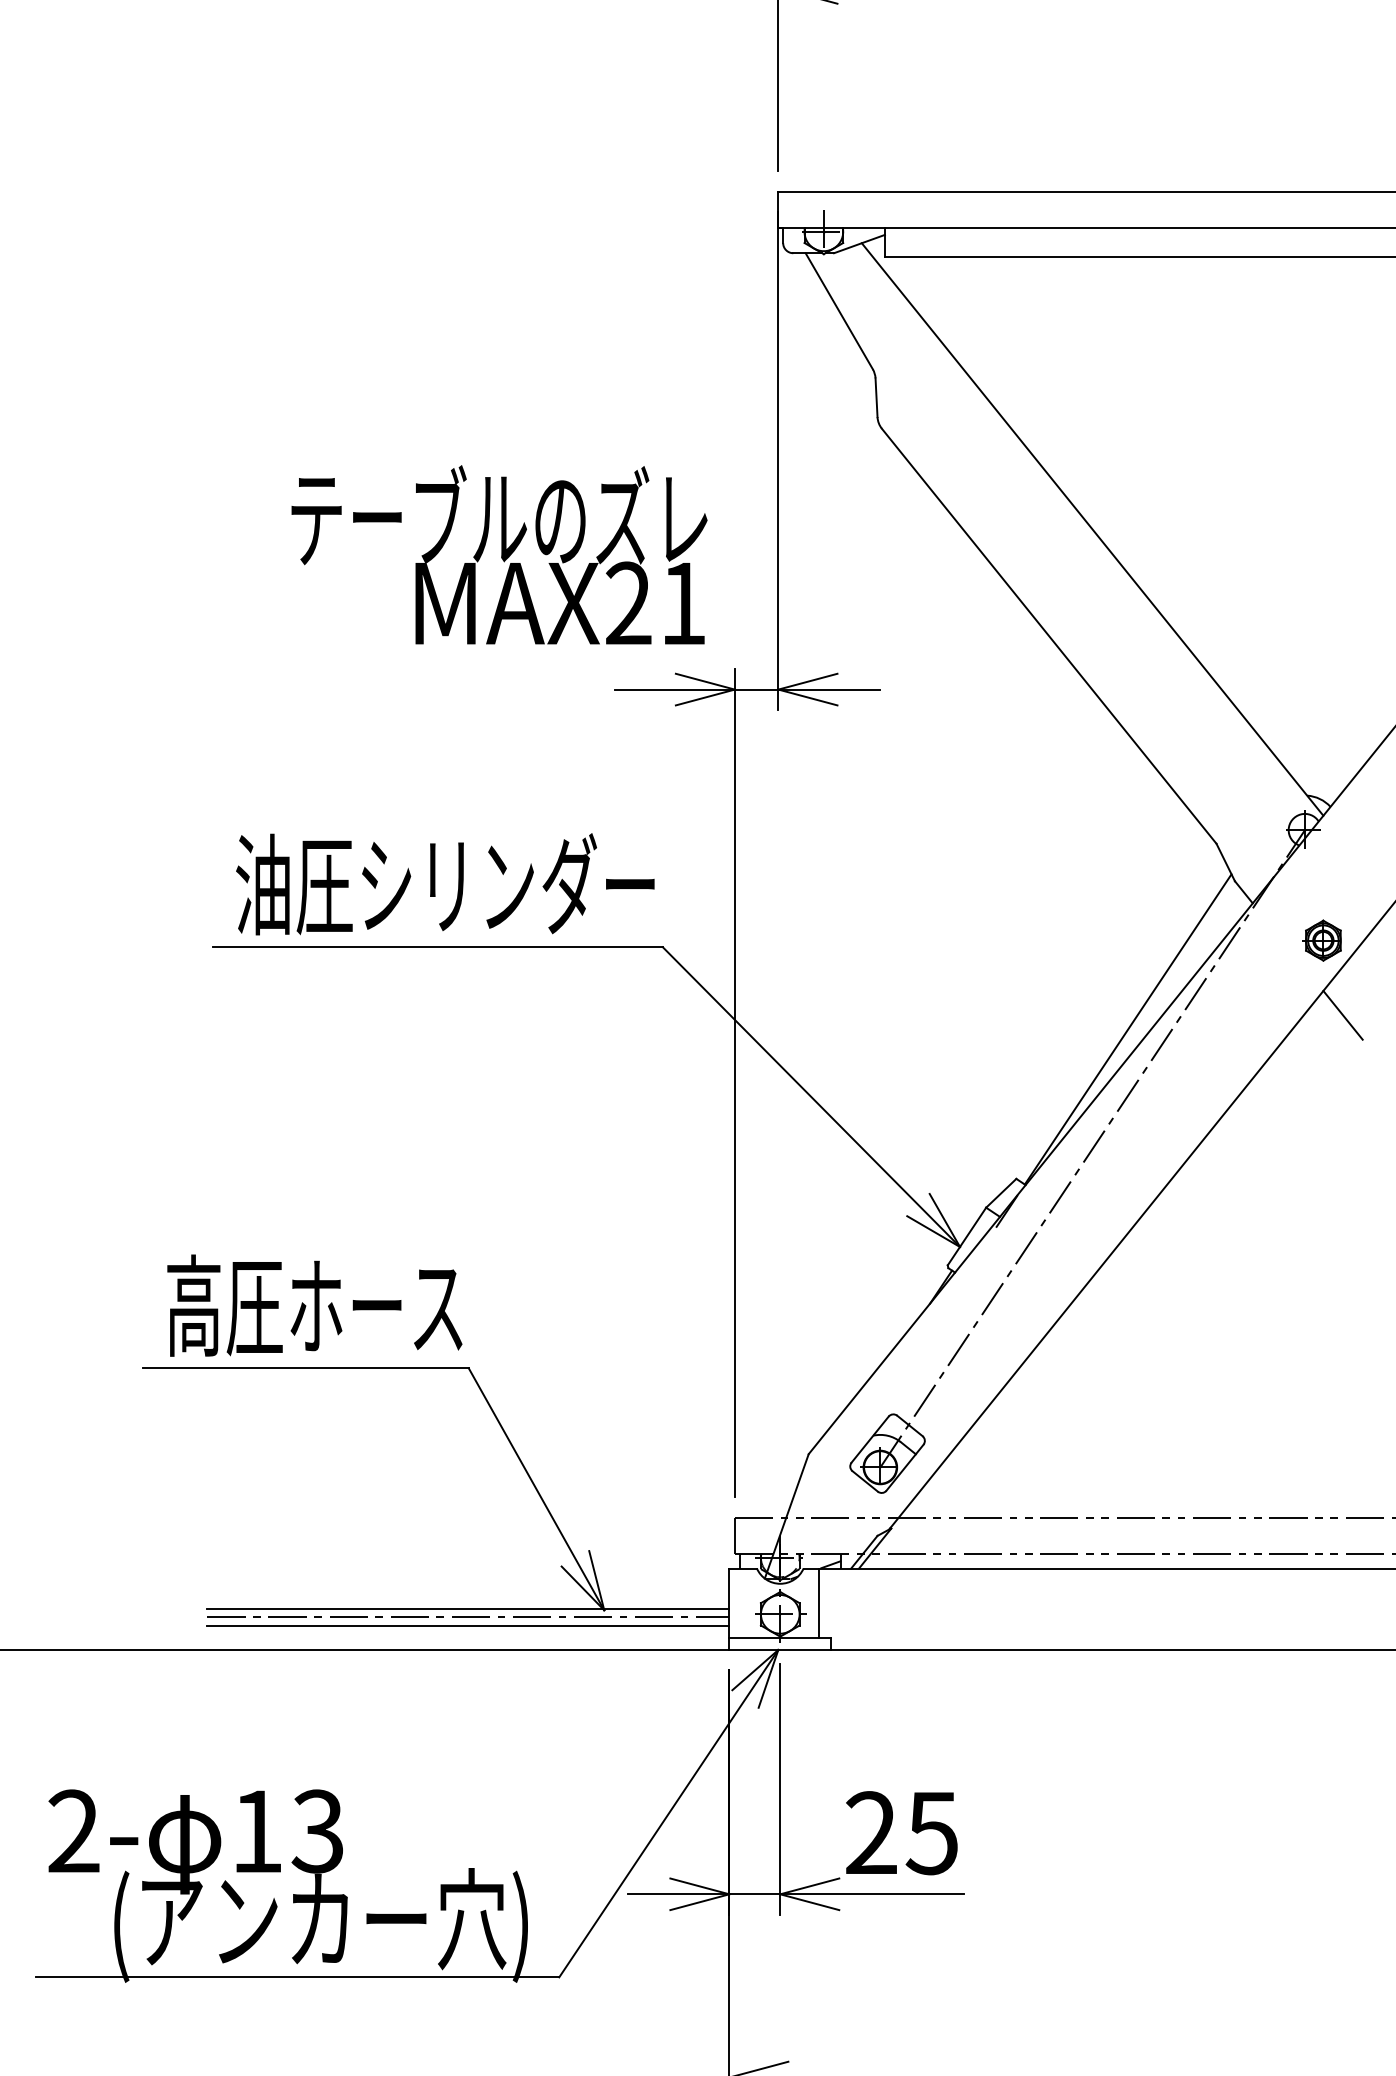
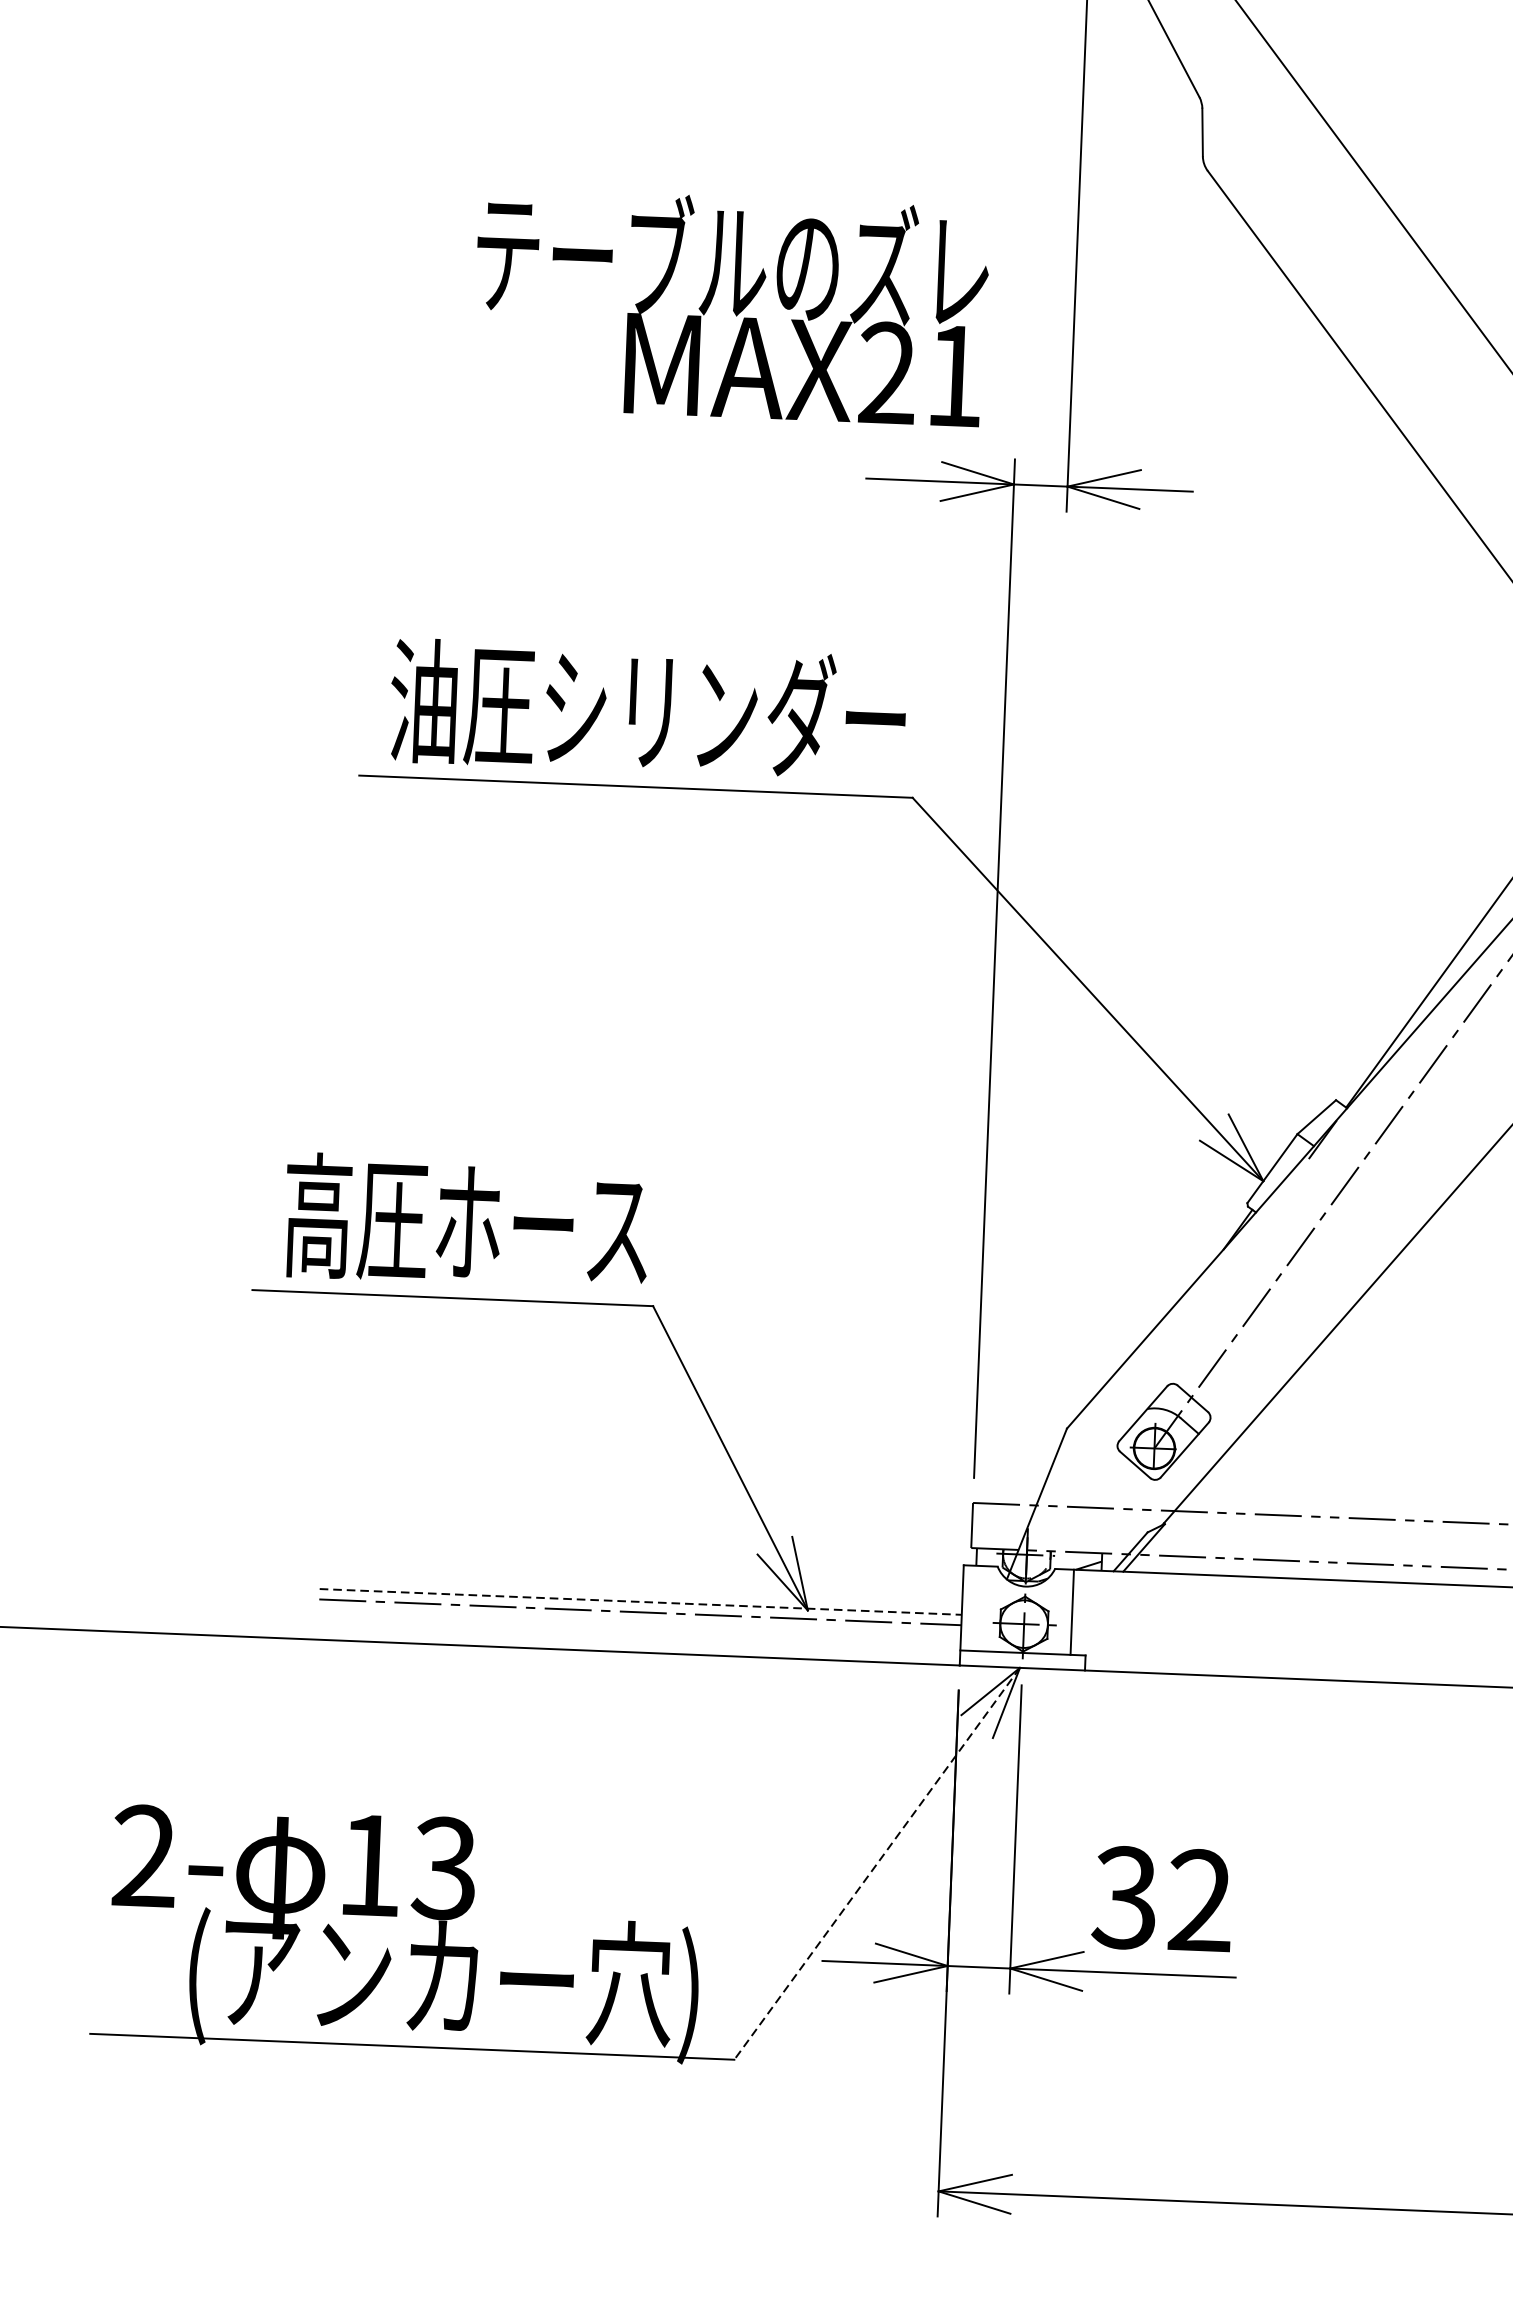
line: (468, 1608) -> (640, 1601), solid -> dashed
line: (468, 1625) -> (640, 1622), removed
line: (668, 1813) -> (876, 1863), solid -> dashed
text: (900, 1833) -> (1161, 1899), 25 -> 32

